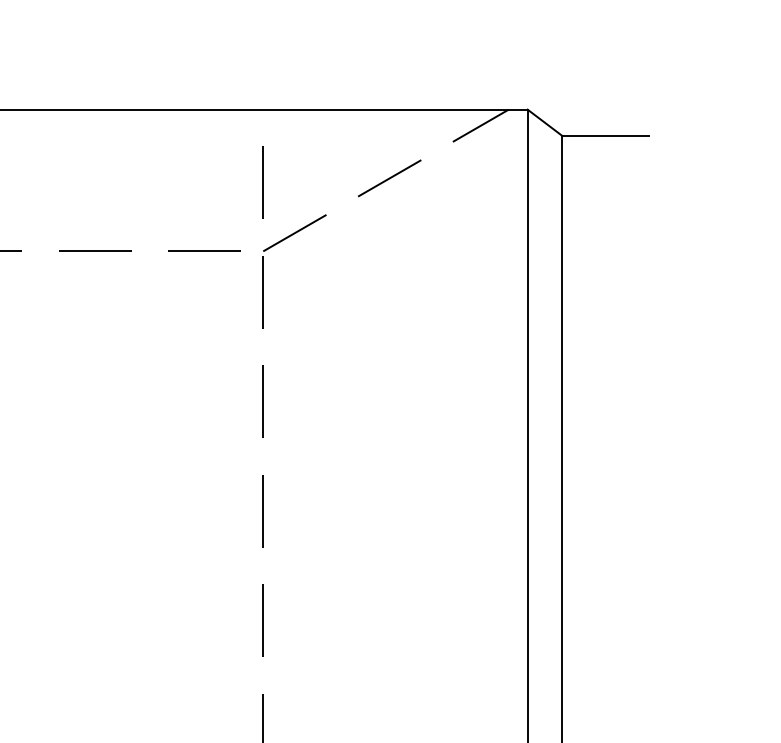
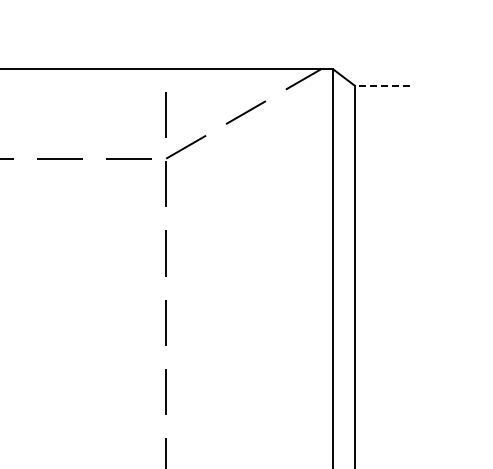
line: (604, 135) -> (381, 85), solid -> dashed

